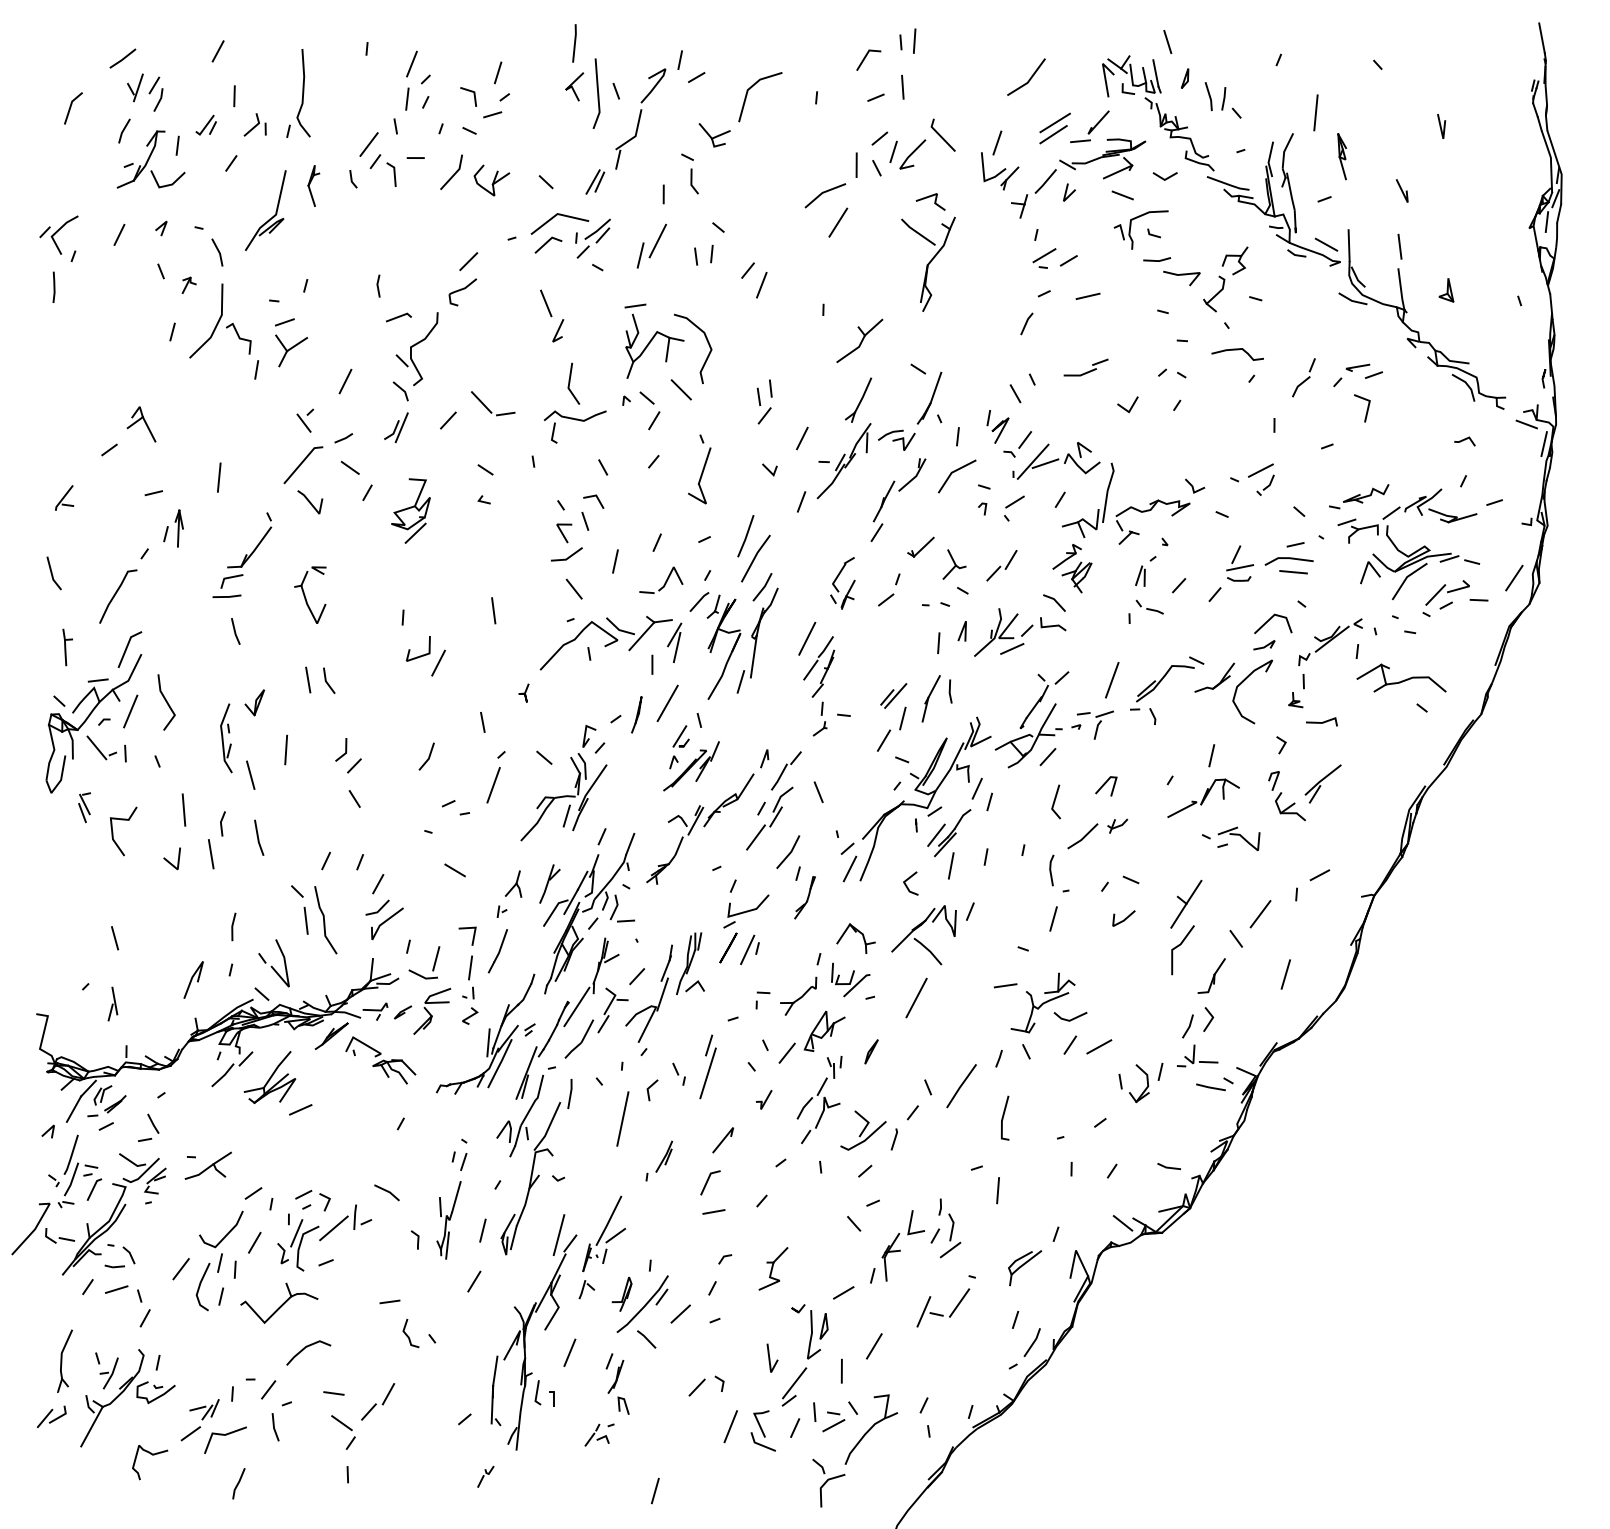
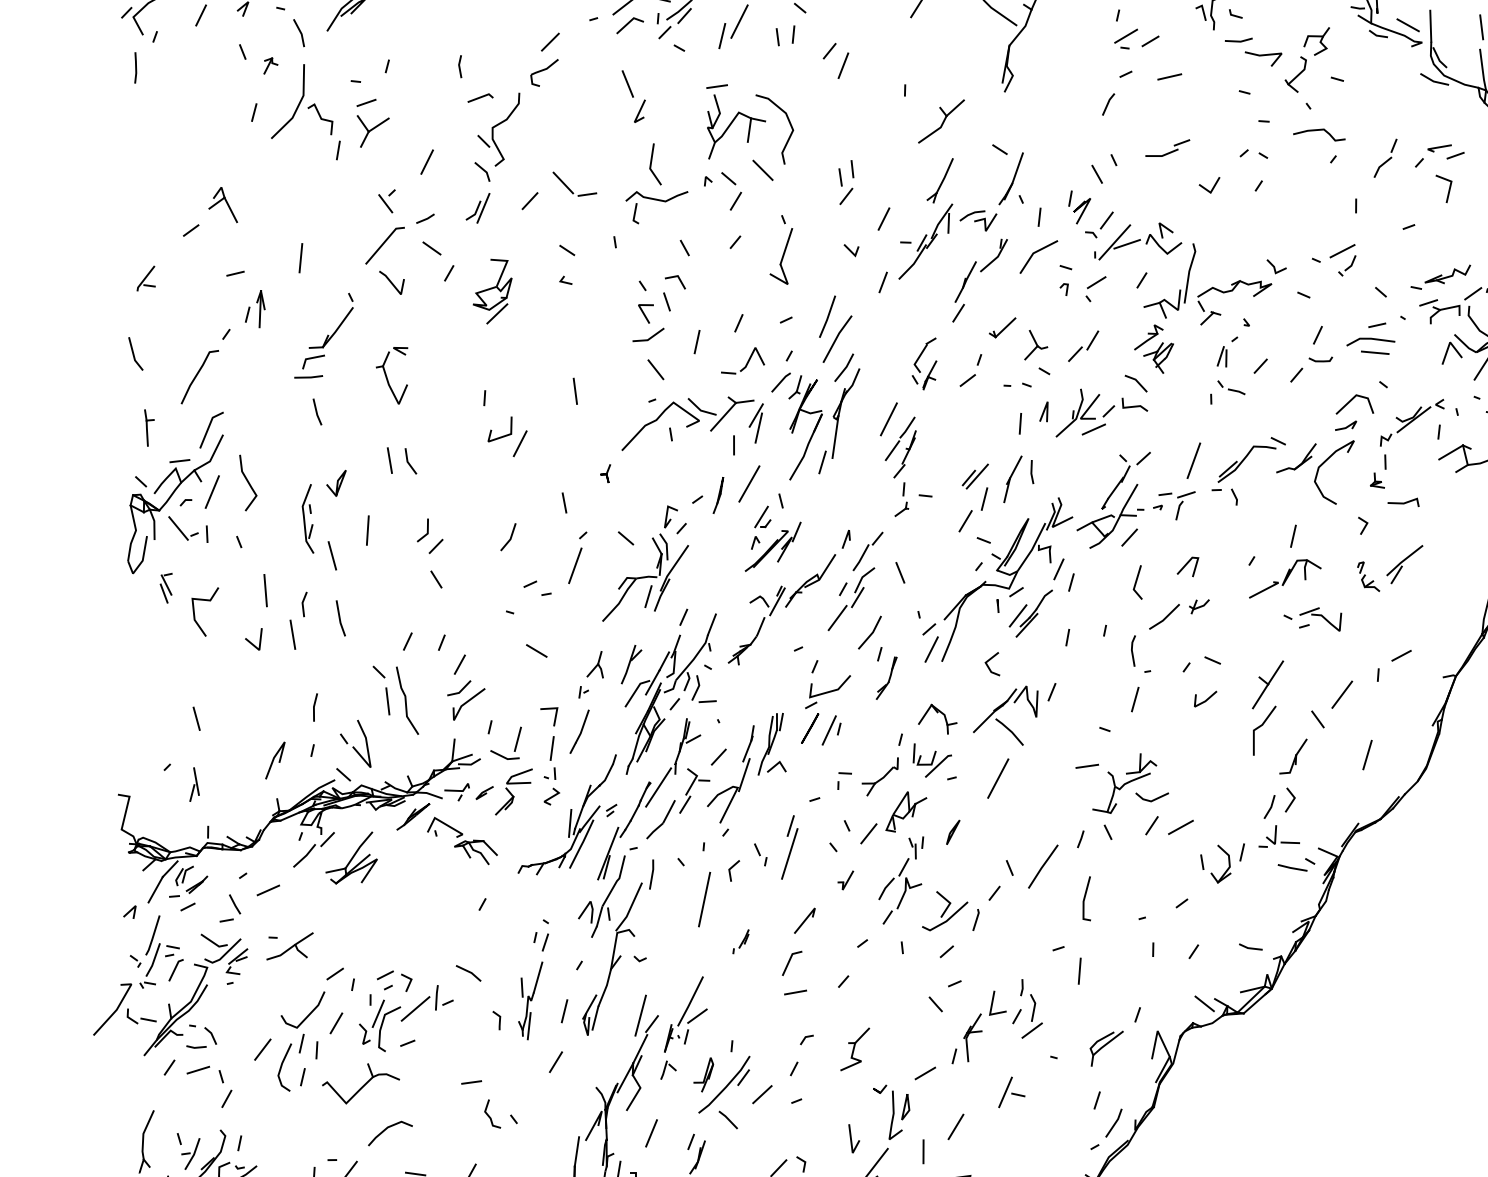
line: (1240, 567) -> (1322, 348), removed
part: (1286, 796) -> (1368, 577), size x0.6
line: (950, 865) -> (1032, 646), removed
line: (300, 1109) -> (268, 890), moved
part: (659, 1160) -> (741, 941), size x0.6
line: (959, 1302) -> (1041, 1083), removed

